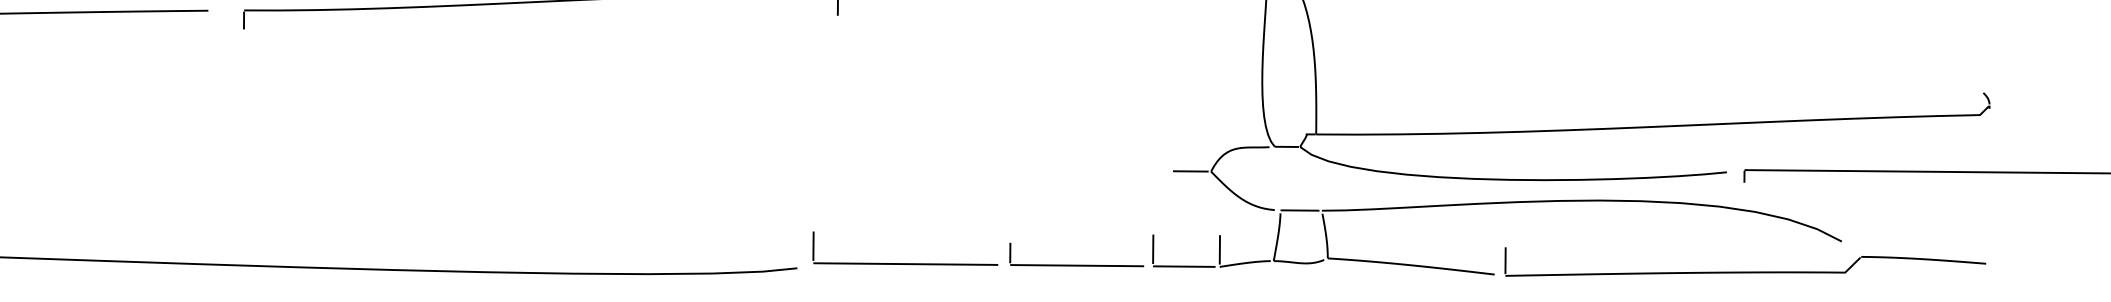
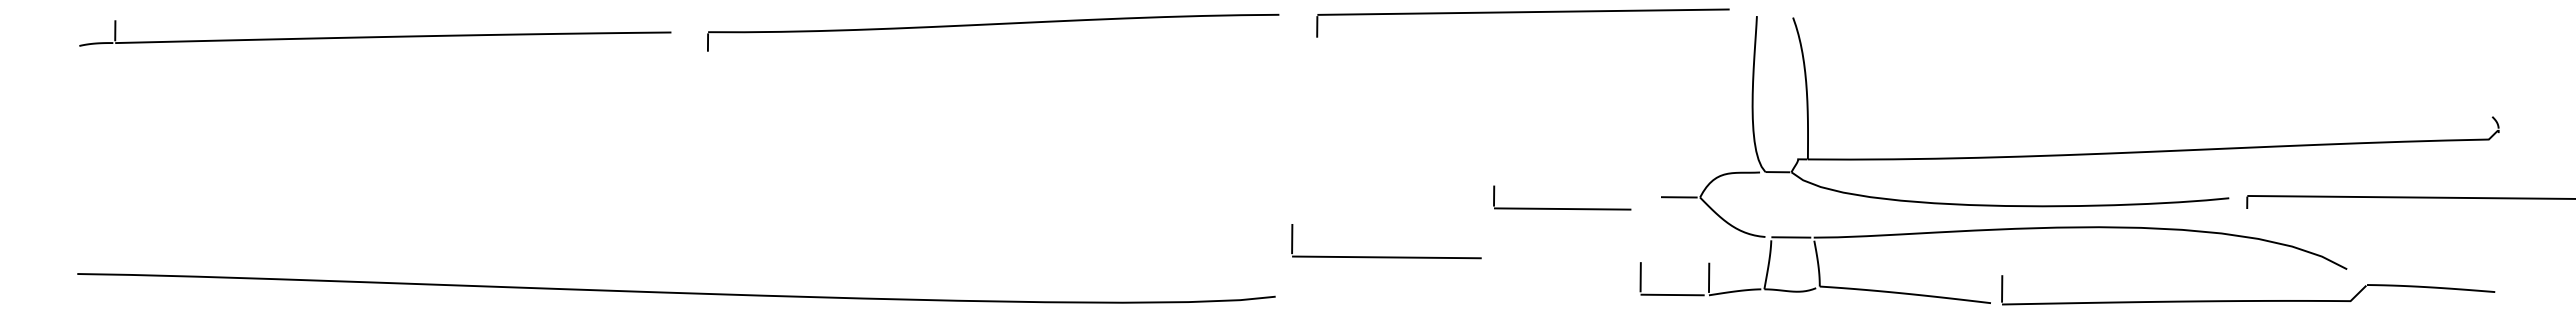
part: (905, 263) -> (1386, 256), moved
part: (1076, 265) -> (1562, 208), moved

